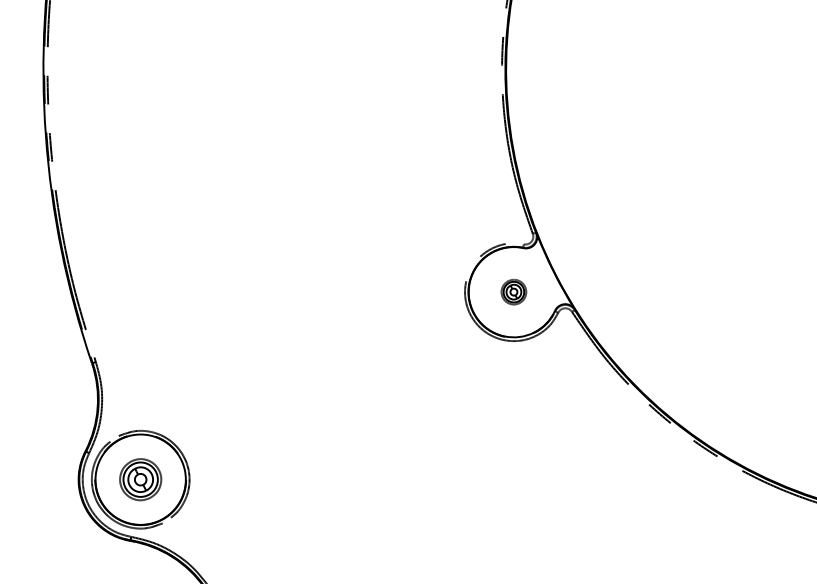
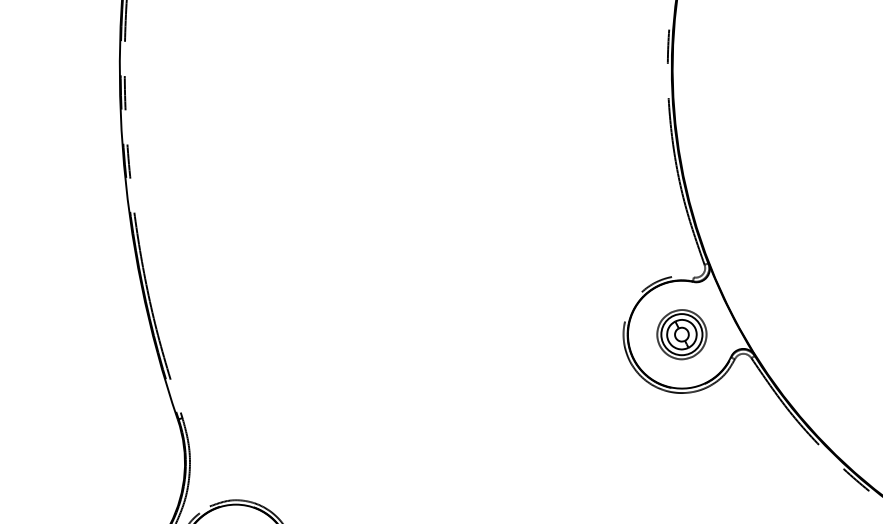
part: (513, 291) -> (681, 333), size x1.67

